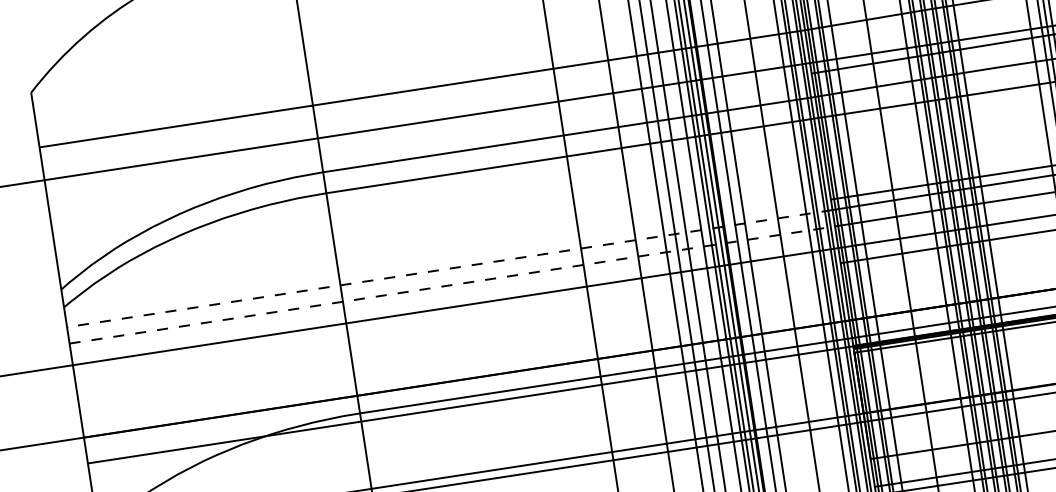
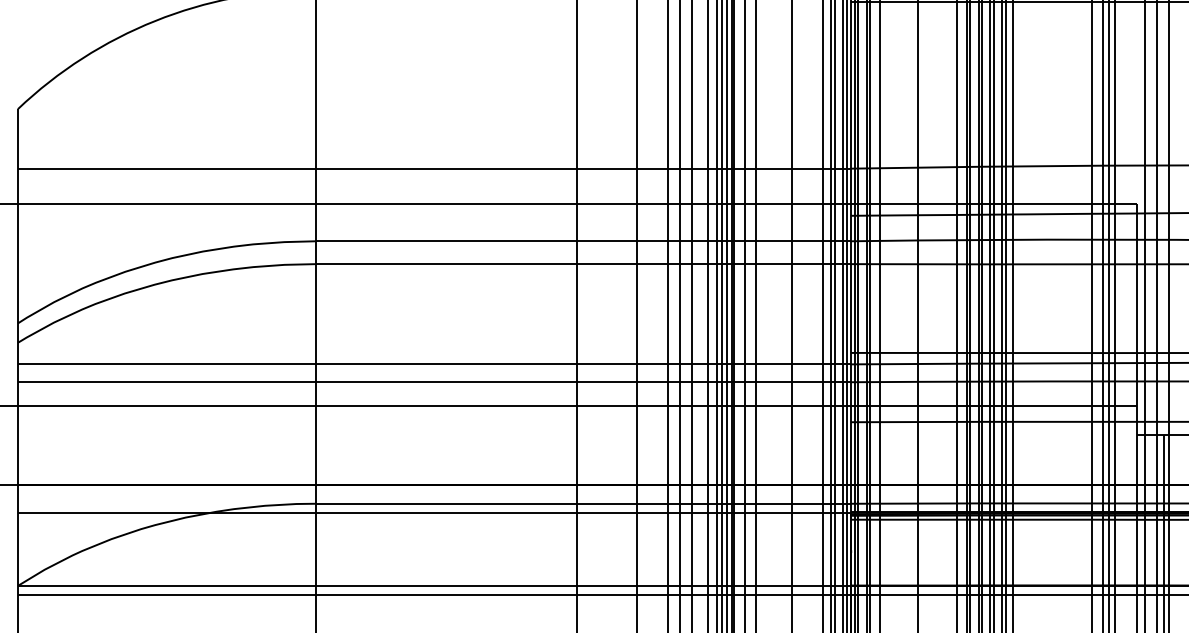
line: (449, 268) -> (434, 364), dashed -> solid
line: (452, 285) -> (434, 382), dashed -> solid

